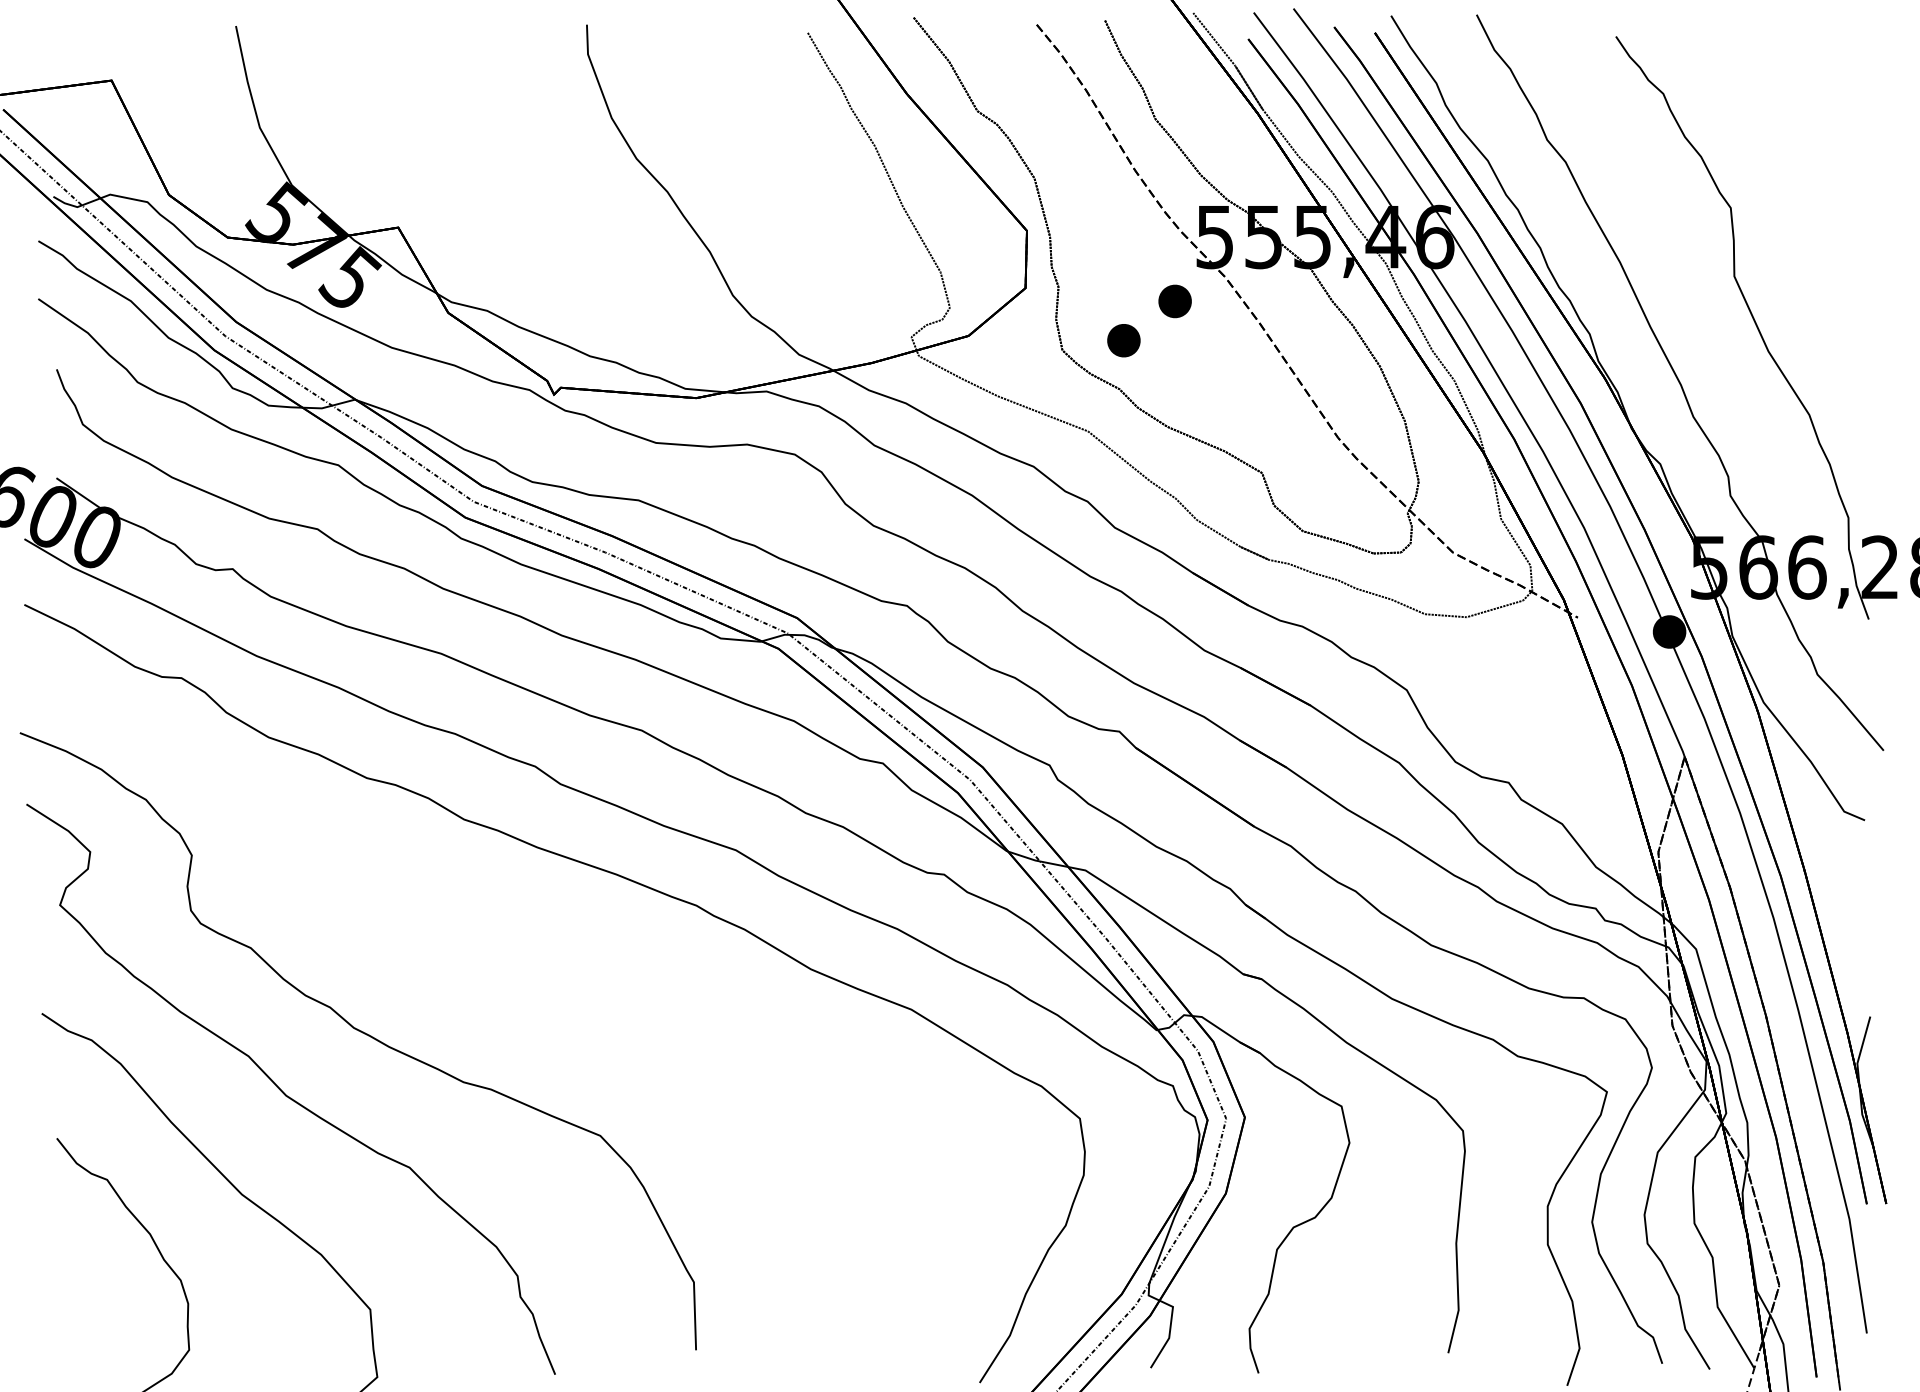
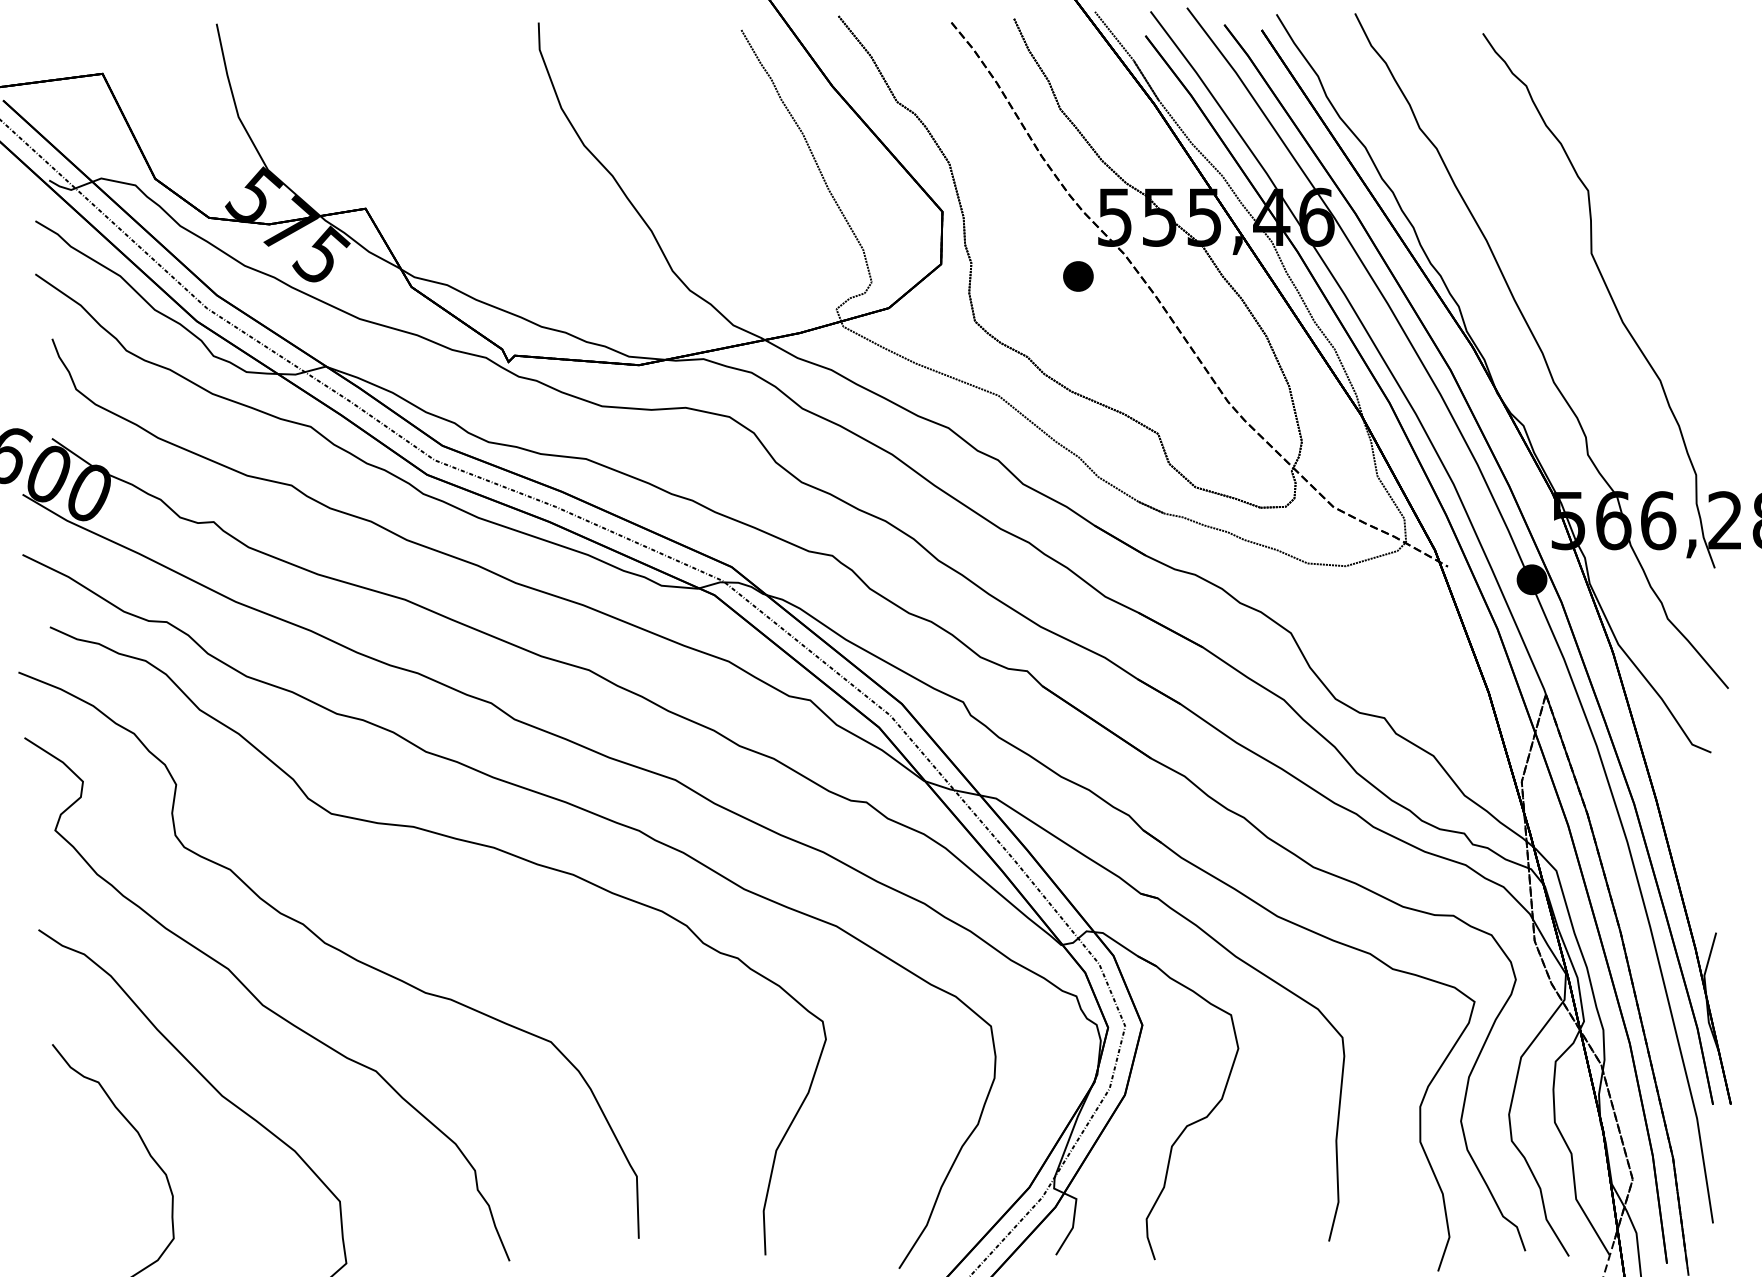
part: (1124, 340) -> (1031, 312), removed
curve: (498, 916) -> (457, 840), added

